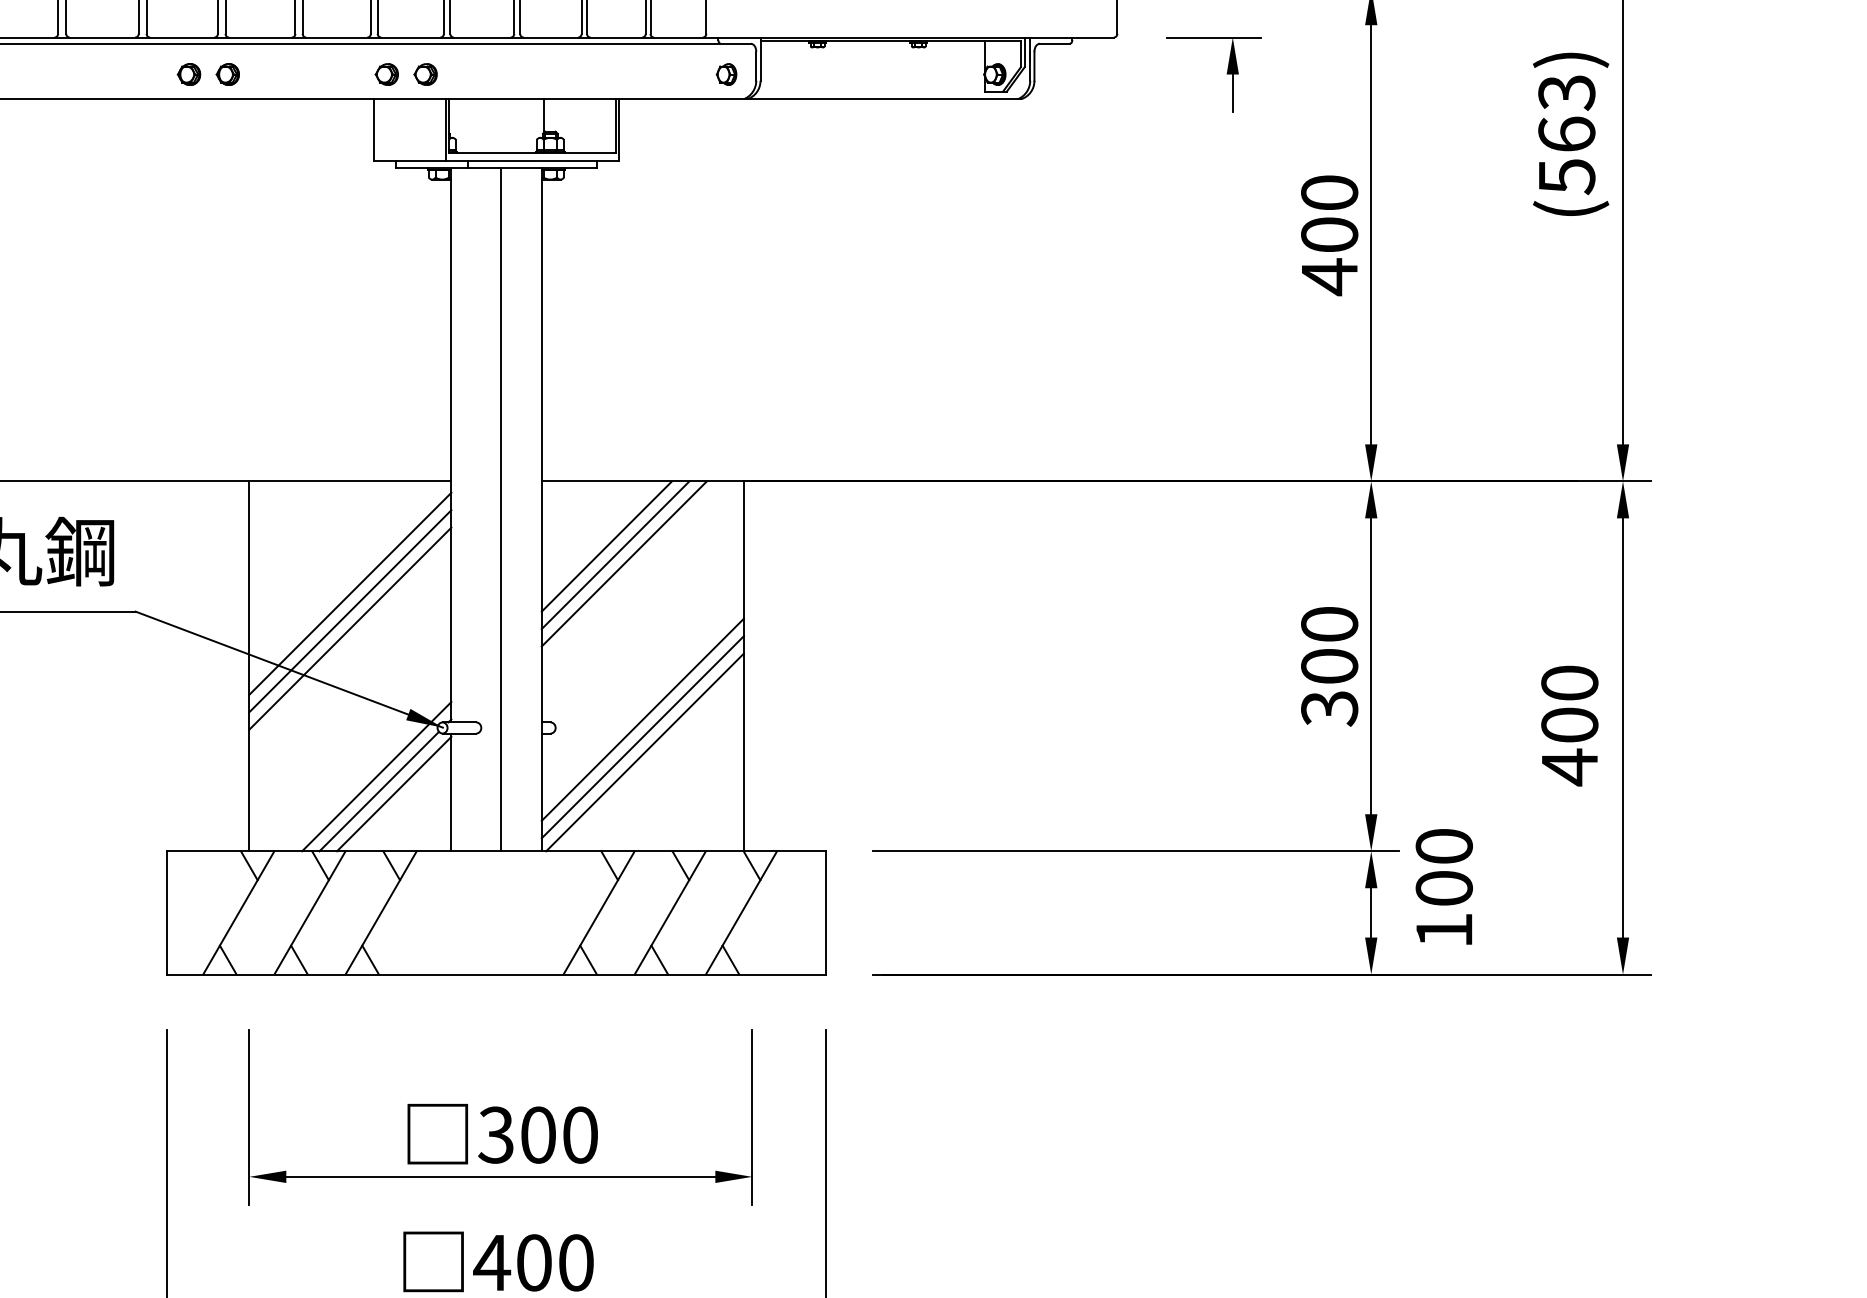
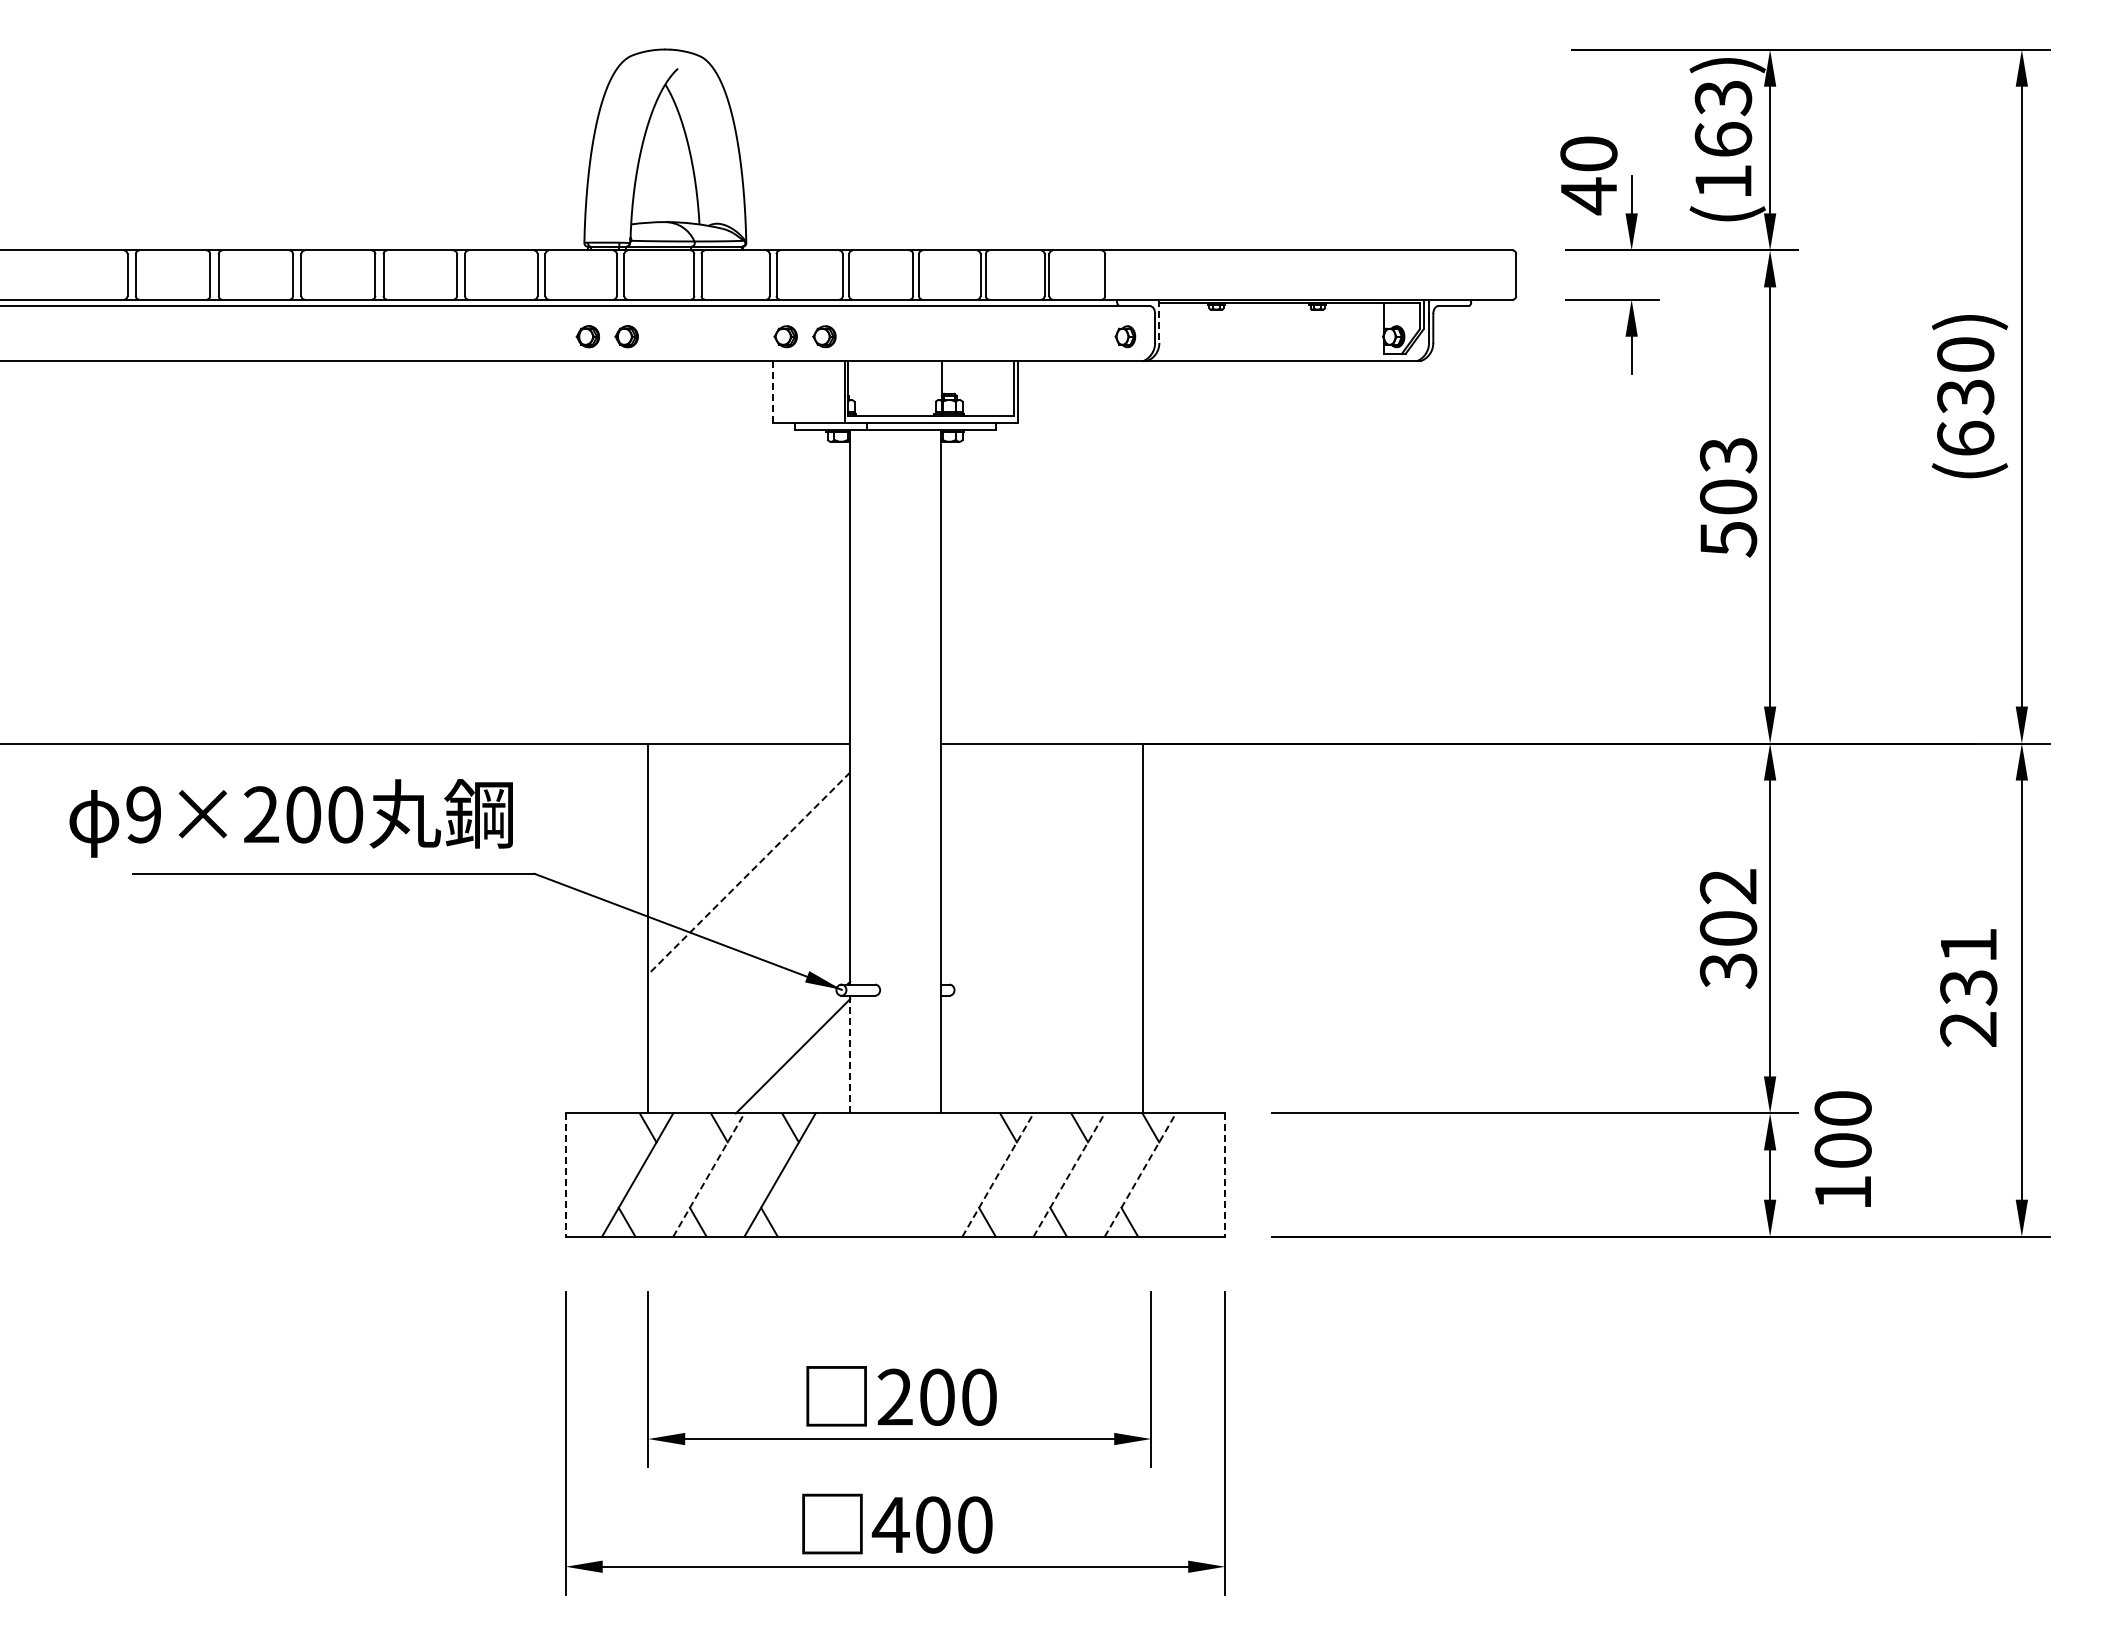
line: (760, 59) -> (1159, 321), solid -> dashed
line: (373, 130) -> (772, 392), solid -> dashed
text: (1566, 135) -> (1965, 397), (563) -> (630)
text: (1329, 235) -> (1728, 497), 400 -> 503
line: (501, 509) -> (900, 771), removed
line: (606, 546) -> (1005, 808), removed
line: (615, 555) -> (1014, 817), removed
line: (623, 563) -> (1022, 825), removed
line: (350, 593) -> (749, 855), removed
line: (350, 611) -> (749, 873), solid -> dashed
text: (1329, 624) -> (1728, 886), 300 -> 302
line: (350, 628) -> (749, 890), removed
line: (642, 719) -> (1041, 981), removed
text: (1569, 726) -> (1968, 988), 400 -> 231
line: (642, 737) -> (1041, 999), removed
line: (644, 752) -> (1043, 1014), removed
line: (376, 776) -> (775, 1038), removed
line: (378, 791) -> (777, 1053), removed
line: (451, 792) -> (850, 1054), solid -> dashed
line: (310, 912) -> (709, 1174), solid -> dashed
line: (599, 912) -> (998, 1174), solid -> dashed
line: (670, 912) -> (1069, 1174), solid -> dashed
line: (741, 912) -> (1140, 1174), solid -> dashed
line: (166, 913) -> (565, 1175), solid -> dashed
line: (826, 913) -> (1225, 1175), solid -> dashed
text: (495, 1135) -> (894, 1397), 300 -> 200

